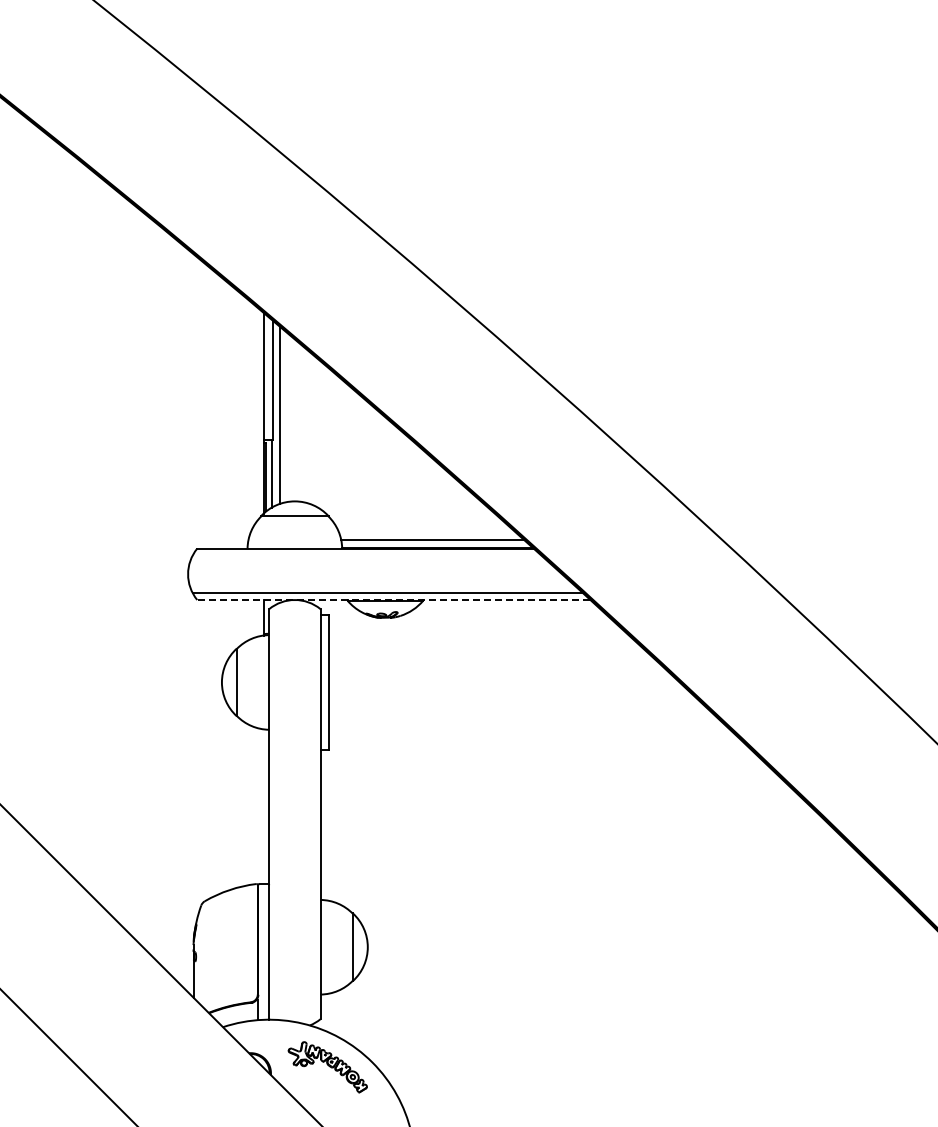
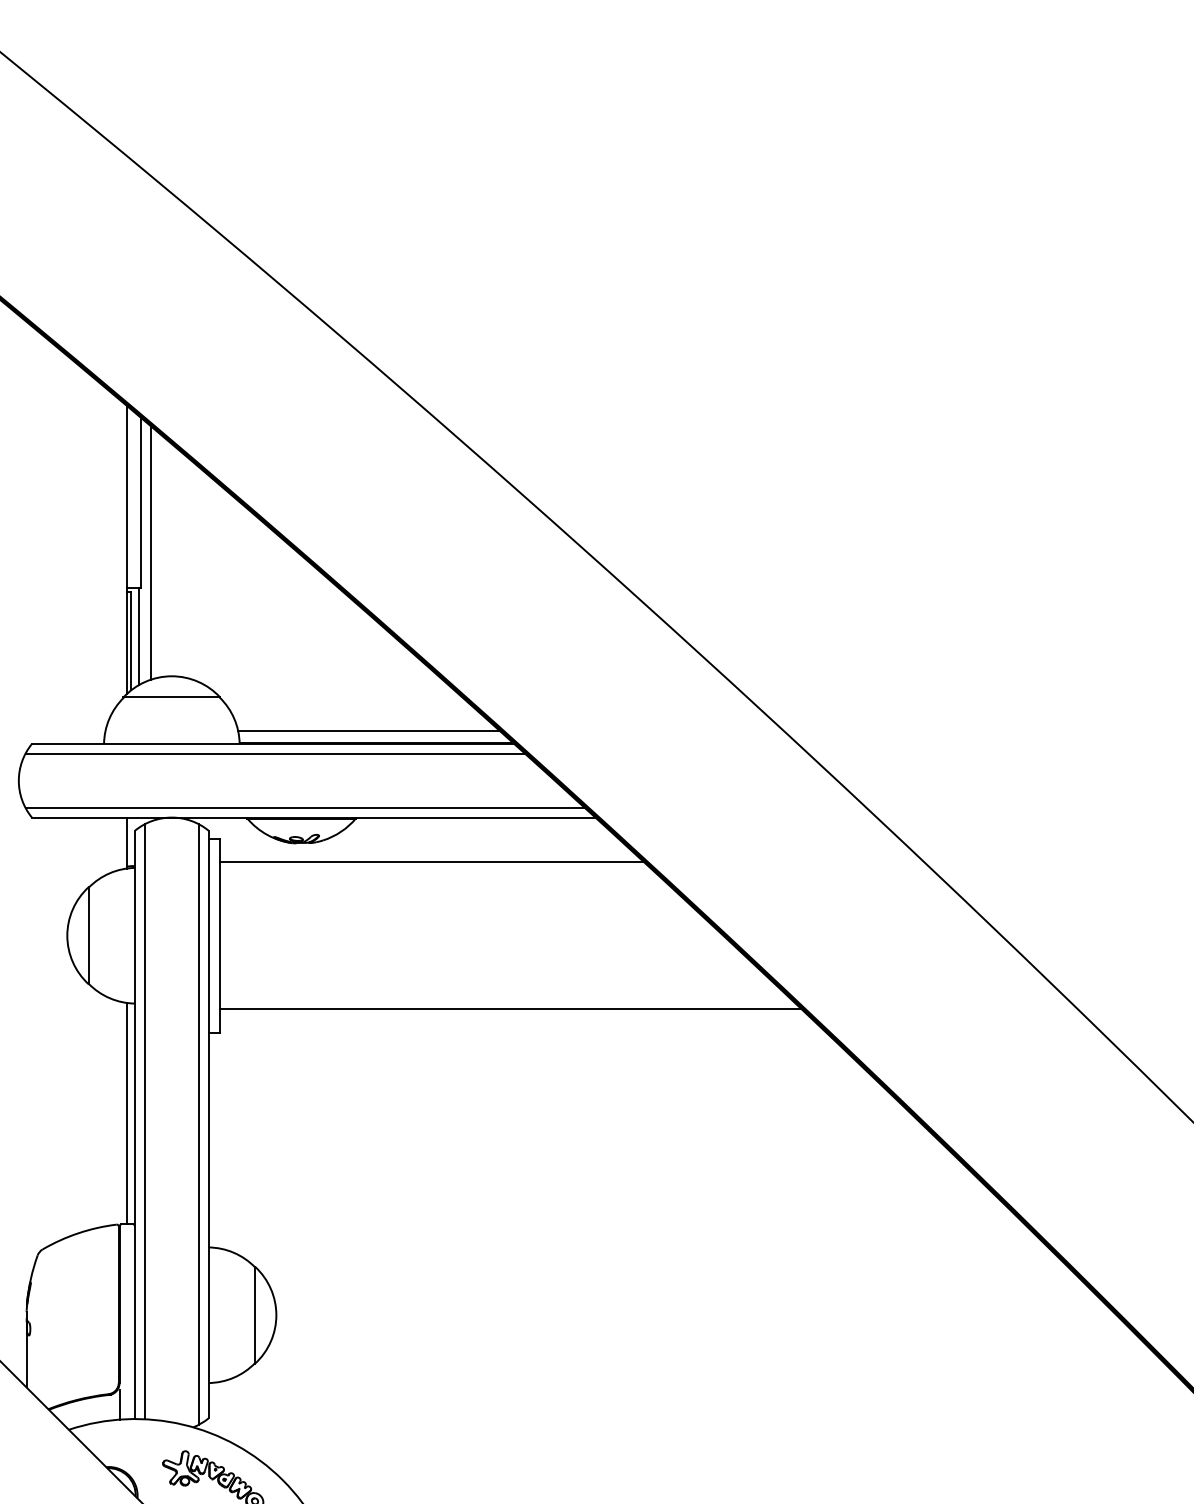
line: (366, 555) -> (274, 753), added
line: (393, 599) -> (313, 816), dashed -> solid
line: (476, 631) -> (432, 862), added
line: (531, 733) -> (510, 1008), added
line: (263, 806) -> (126, 1113), added
line: (275, 811) -> (144, 1120), added
line: (313, 813) -> (198, 1123), added

